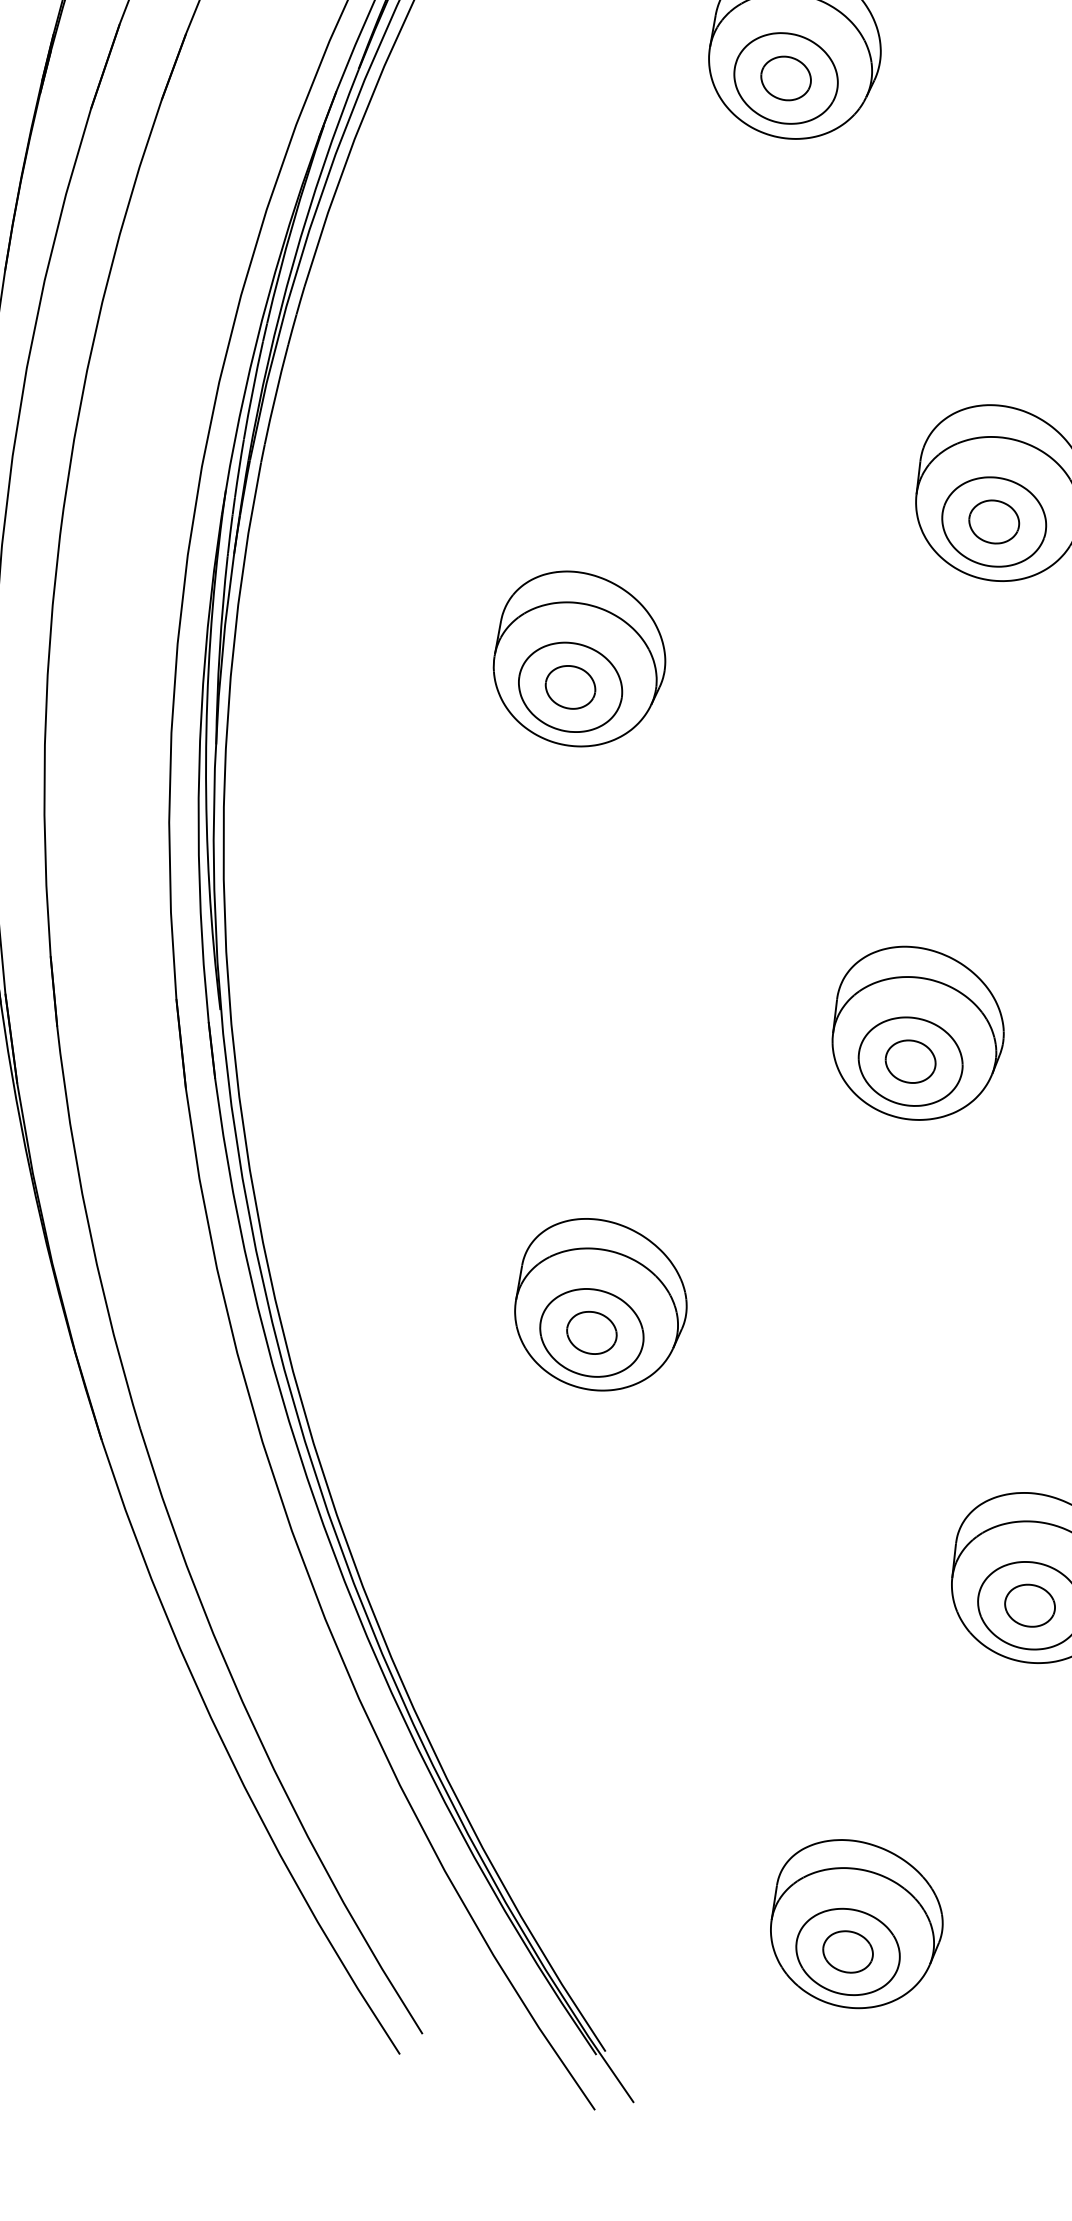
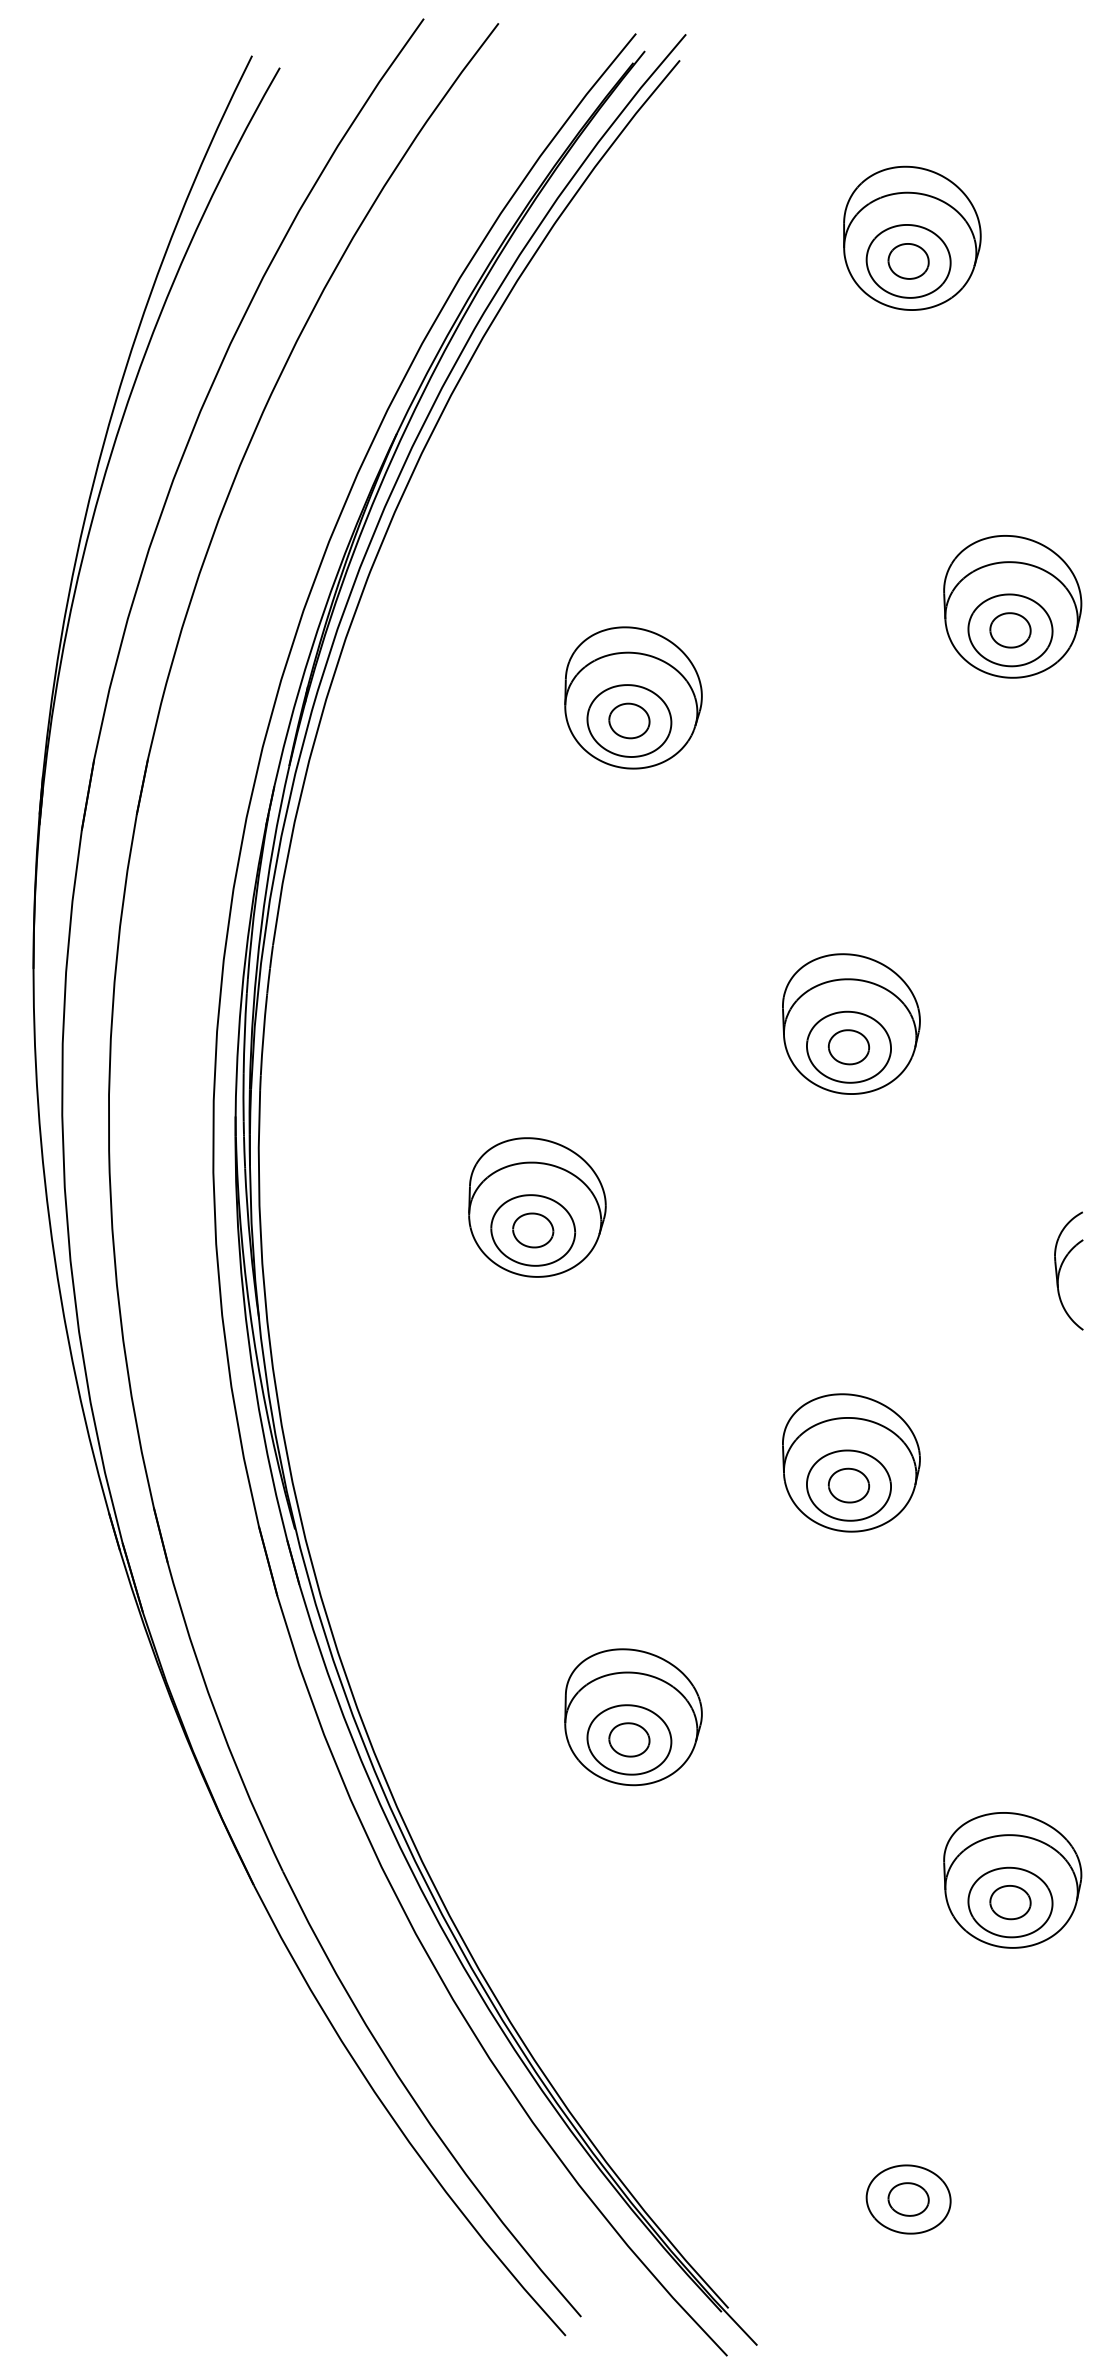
part: (857, 1924) -> (912, 2176), removed

